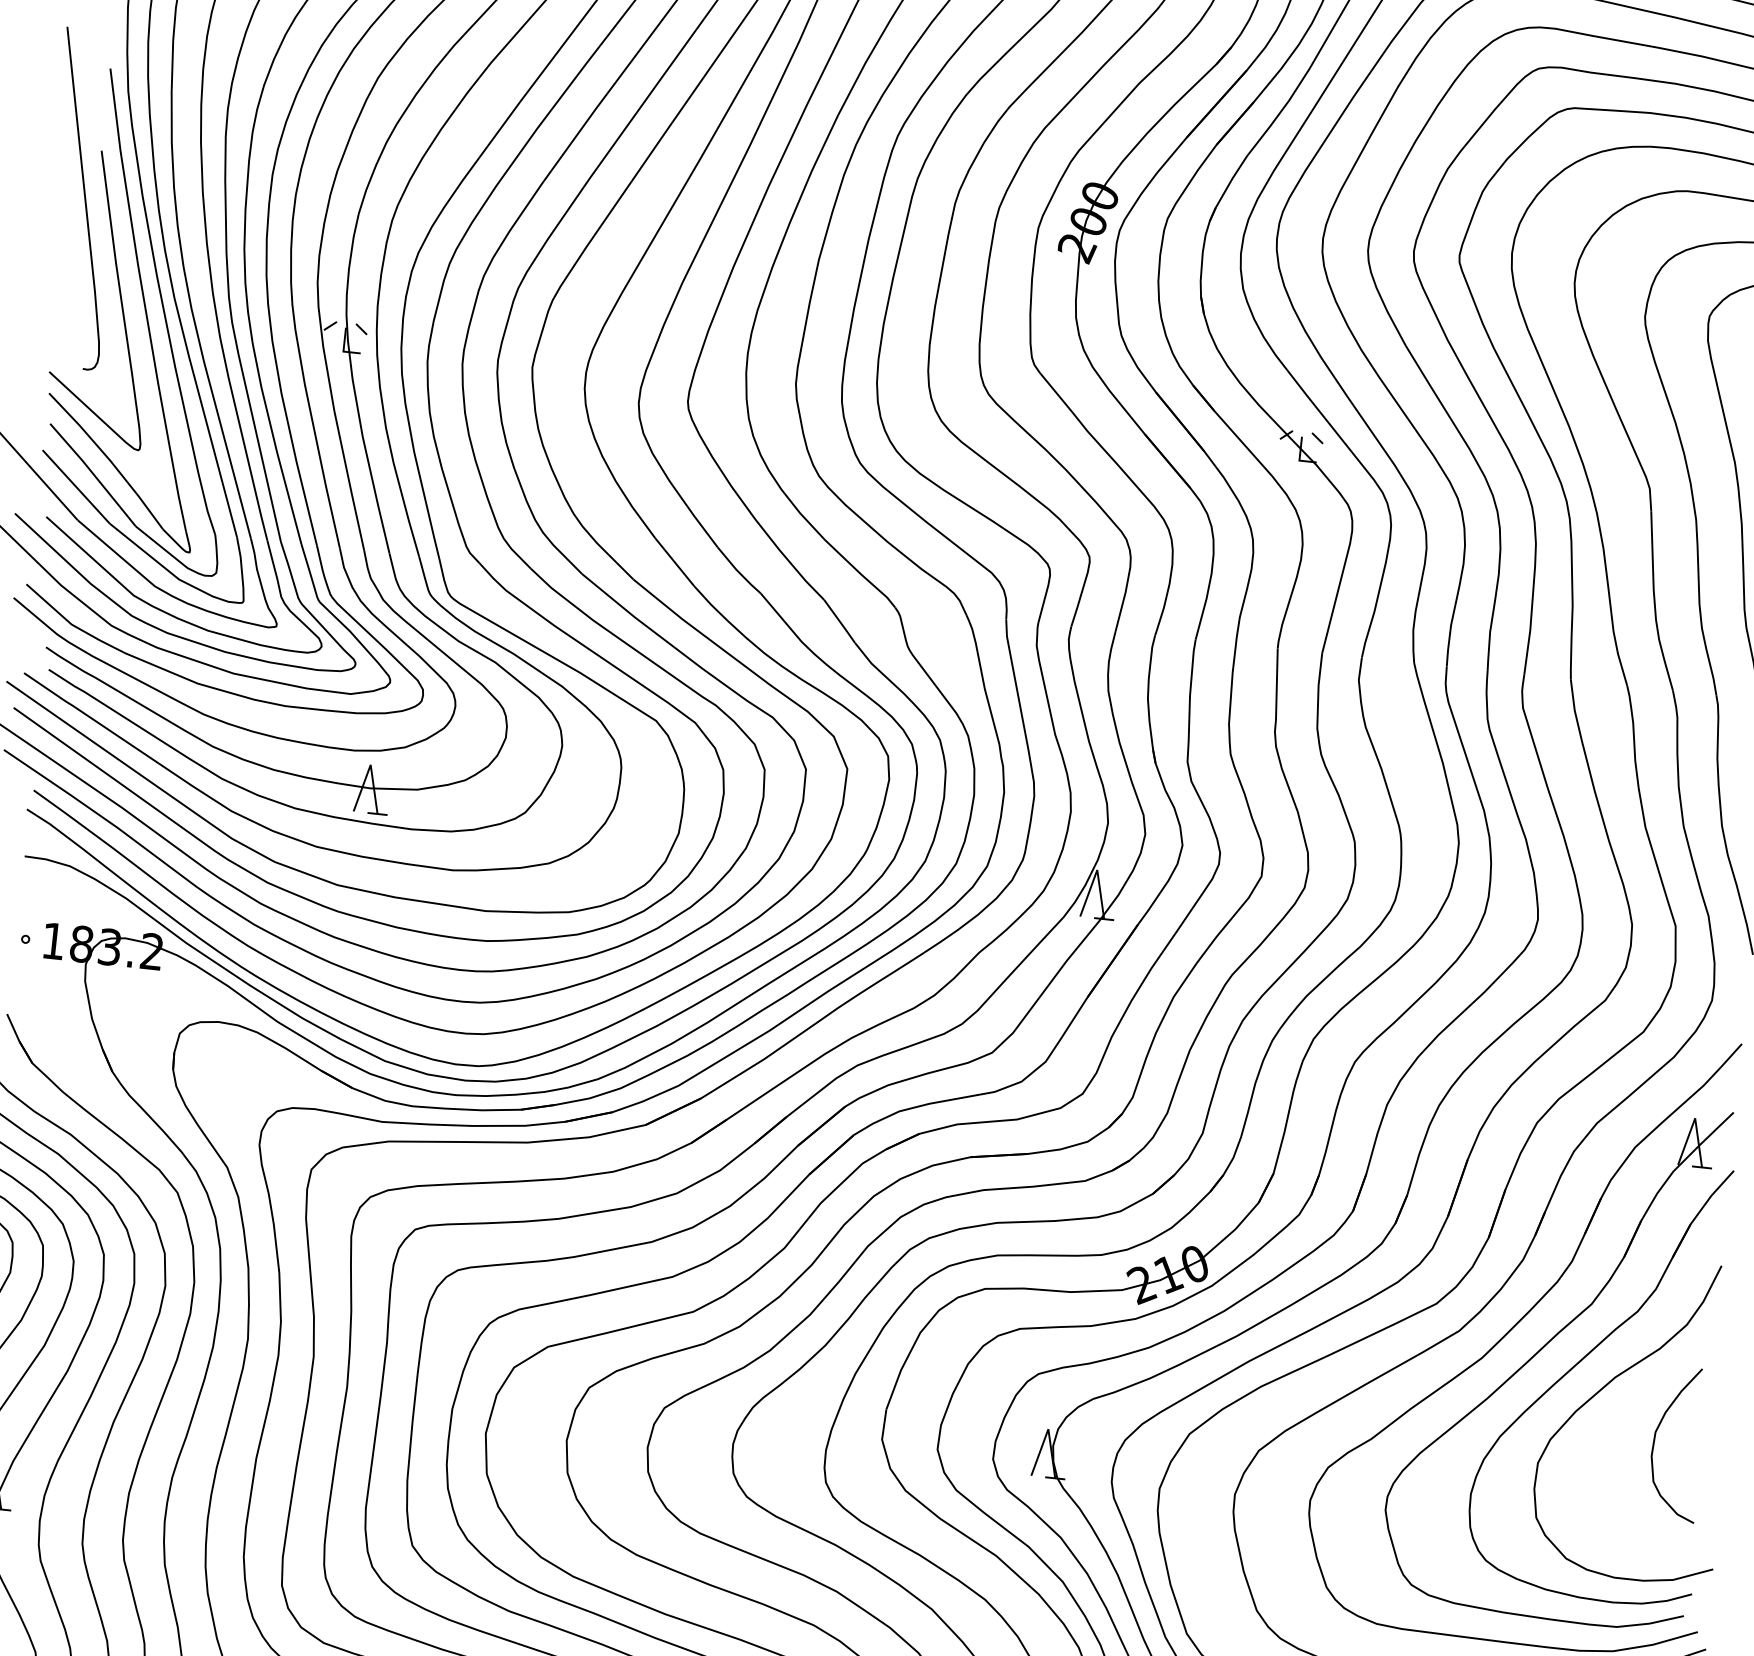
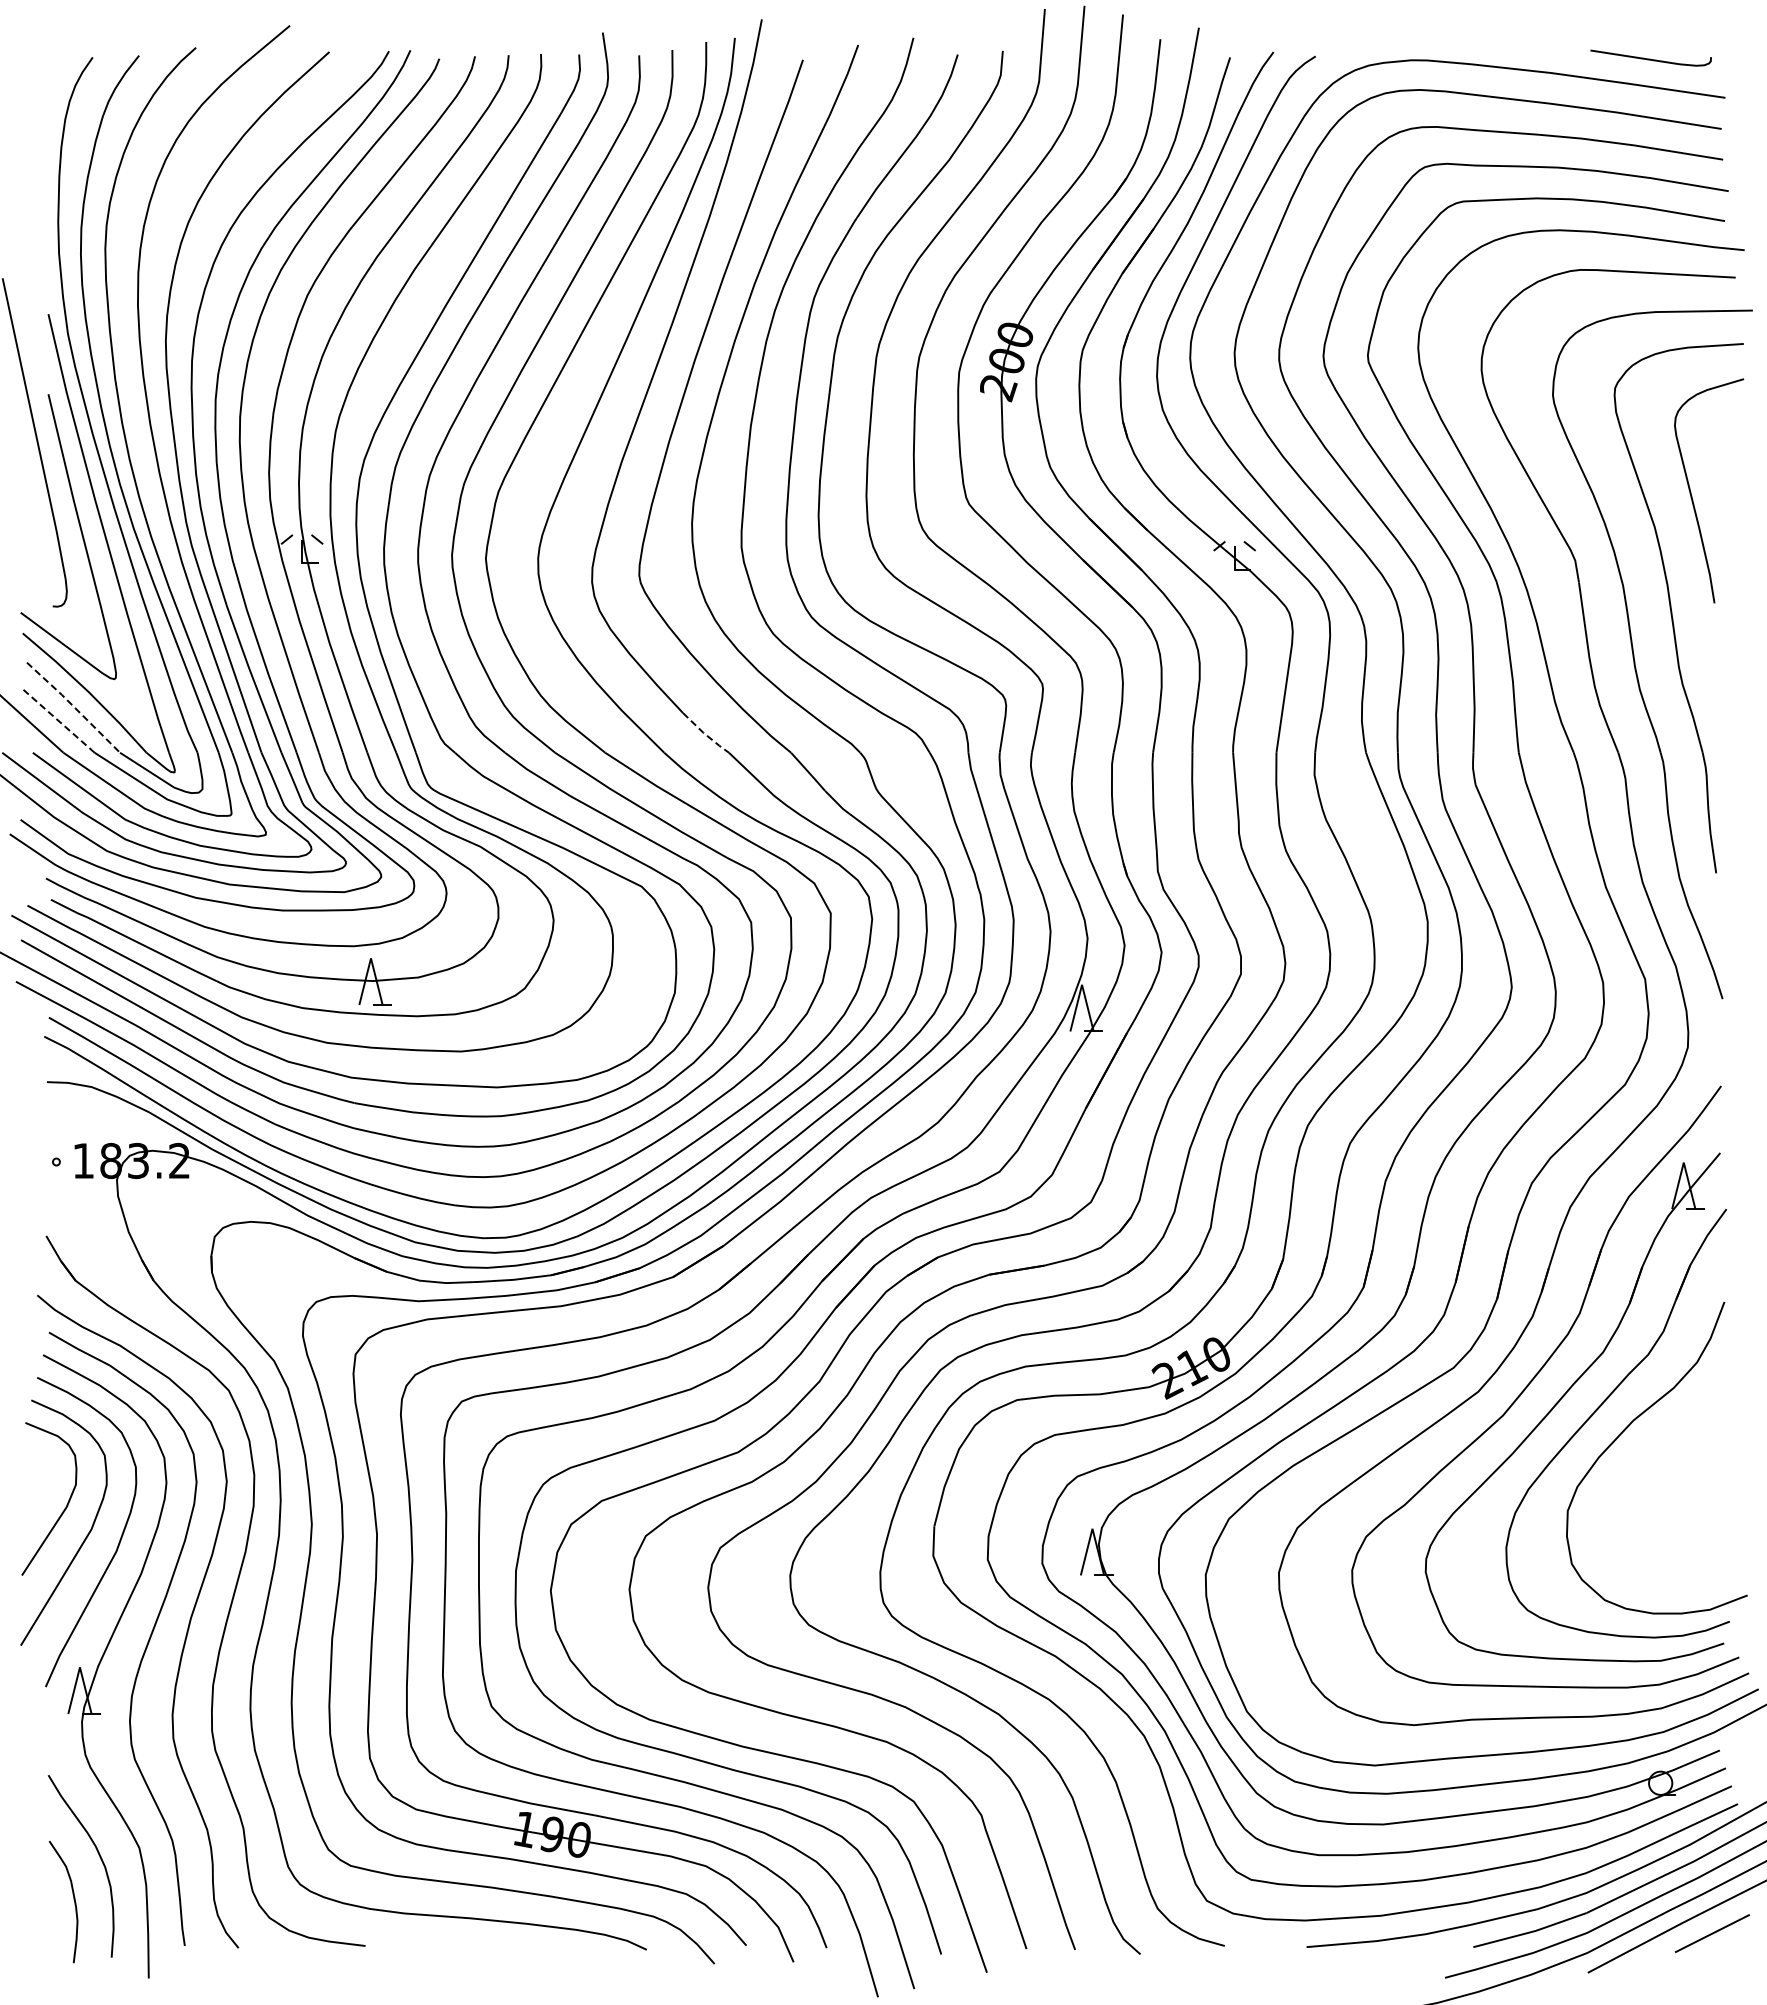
line: (94, 474) -> (74, 707), solid -> dashed
line: (76, 486) -> (58, 720), solid -> dashed
line: (737, 570) -> (704, 733), solid -> dashed
curve: (1655, 1441) -> (1678, 1478), removed

